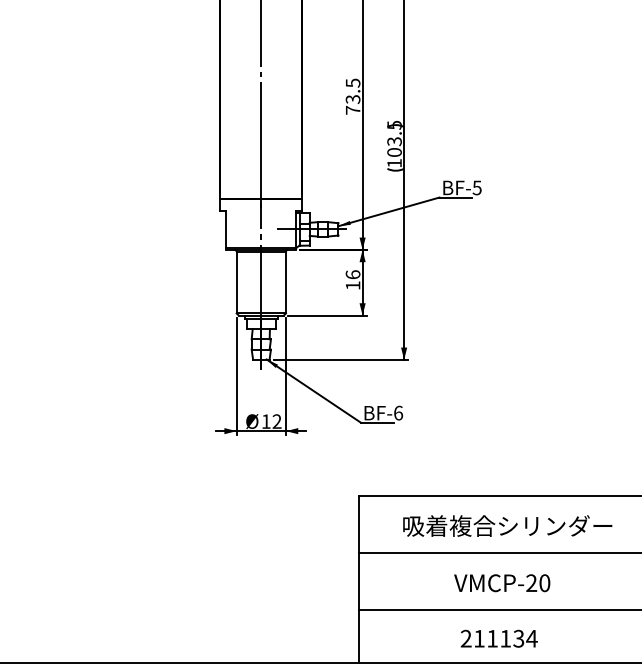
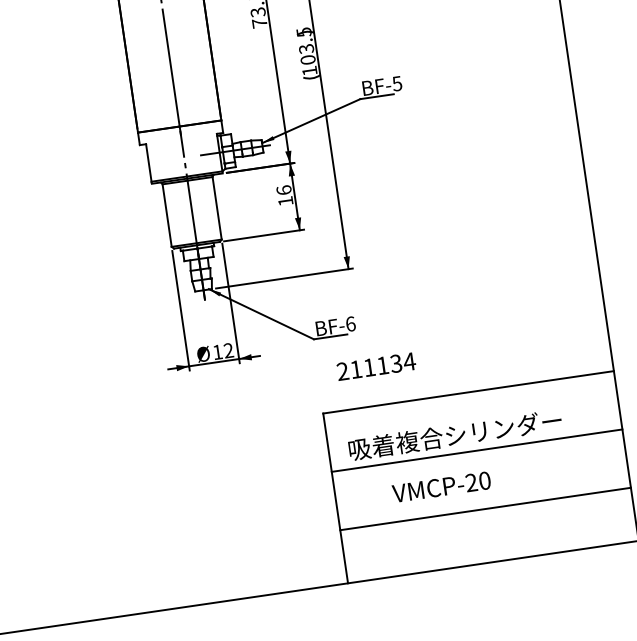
text: (507, 525) -> (455, 434), moved
text: (502, 583) -> (441, 487), moved
text: (498, 638) -> (375, 366), moved

